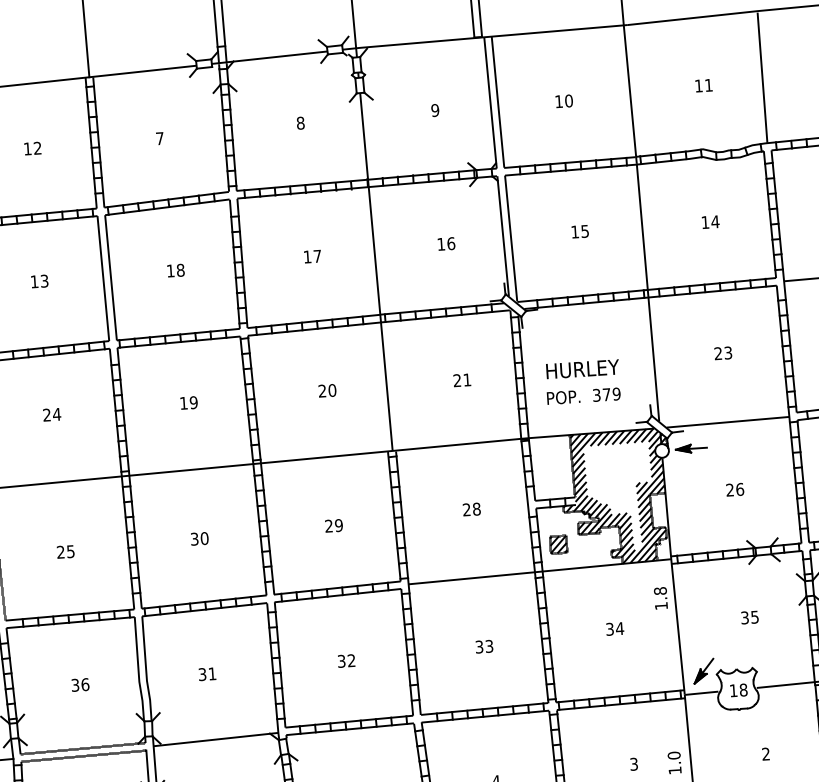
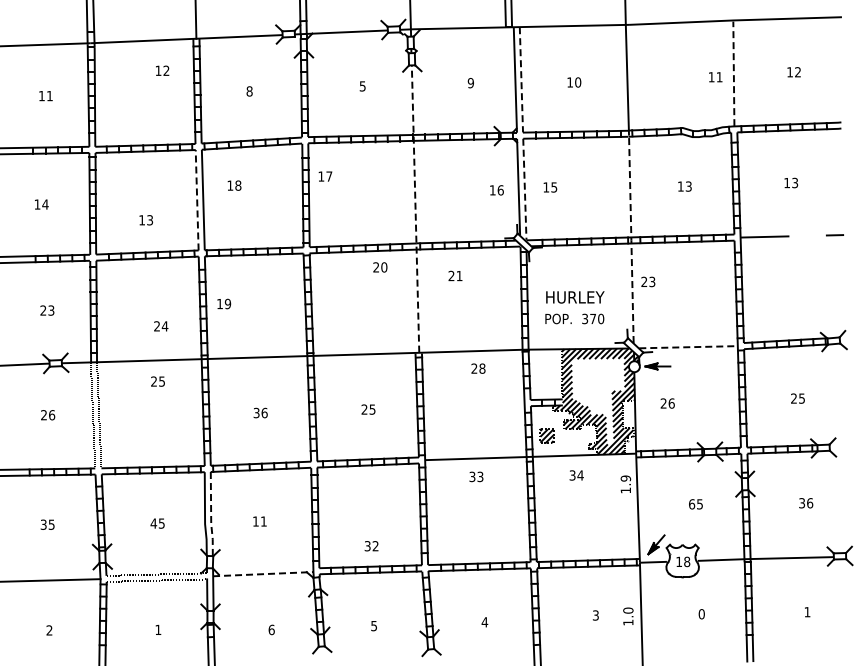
line: (761, 77) -> (733, 73), solid -> dashed
text: (703, 86) -> (715, 77), moved
line: (498, 101) -> (521, 79), solid -> dashed
text: (300, 123) -> (362, 86), 8 -> 5
text: (159, 138) -> (249, 91), 7 -> 8
text: (32, 148) -> (162, 70), moved
text: (714, 221) -> (688, 186), 14 -> 13
text: (580, 231) -> (550, 187), moved
line: (510, 238) -> (524, 189), solid -> dashed
text: (445, 244) -> (496, 190), moved
text: (312, 256) -> (325, 176), moved
text: (175, 270) -> (234, 185), moved
line: (376, 271) -> (415, 208), solid -> dashed
line: (103, 277) -> (197, 199), solid -> dashed
text: (38, 281) -> (145, 220), moved
line: (648, 292) -> (631, 239), solid -> dashed
text: (723, 352) -> (648, 281), moved
text: (462, 379) -> (455, 275), moved
text: (327, 390) -> (380, 267), moved
text: (615, 394) -> (600, 319), 379 -> 370
text: (189, 402) -> (224, 303), moved
text: (52, 414) -> (161, 326), moved
line: (727, 422) -> (688, 347), solid -> dashed
text: (734, 489) -> (667, 403), moved
text: (471, 509) -> (478, 368), moved
text: (338, 525) -> (372, 409), 29 -> 25
text: (204, 537) -> (264, 412), 30 -> 36
text: (65, 551) -> (157, 381), moved
text: (659, 591) -> (625, 478), 1.8 -> 1.9
text: (745, 618) -> (692, 504), 35 -> 65
text: (614, 629) -> (576, 475), moved
text: (484, 646) -> (476, 476), moved
text: (346, 661) -> (371, 546), moved
line: (146, 669) -> (211, 514), solid -> dashed
text: (202, 674) -> (255, 521), 31 -> 11
text: (79, 684) -> (157, 523), 36 -> 45
line: (216, 739) -> (263, 574), solid -> dashed
text: (765, 754) -> (701, 614), 2 -> 0

